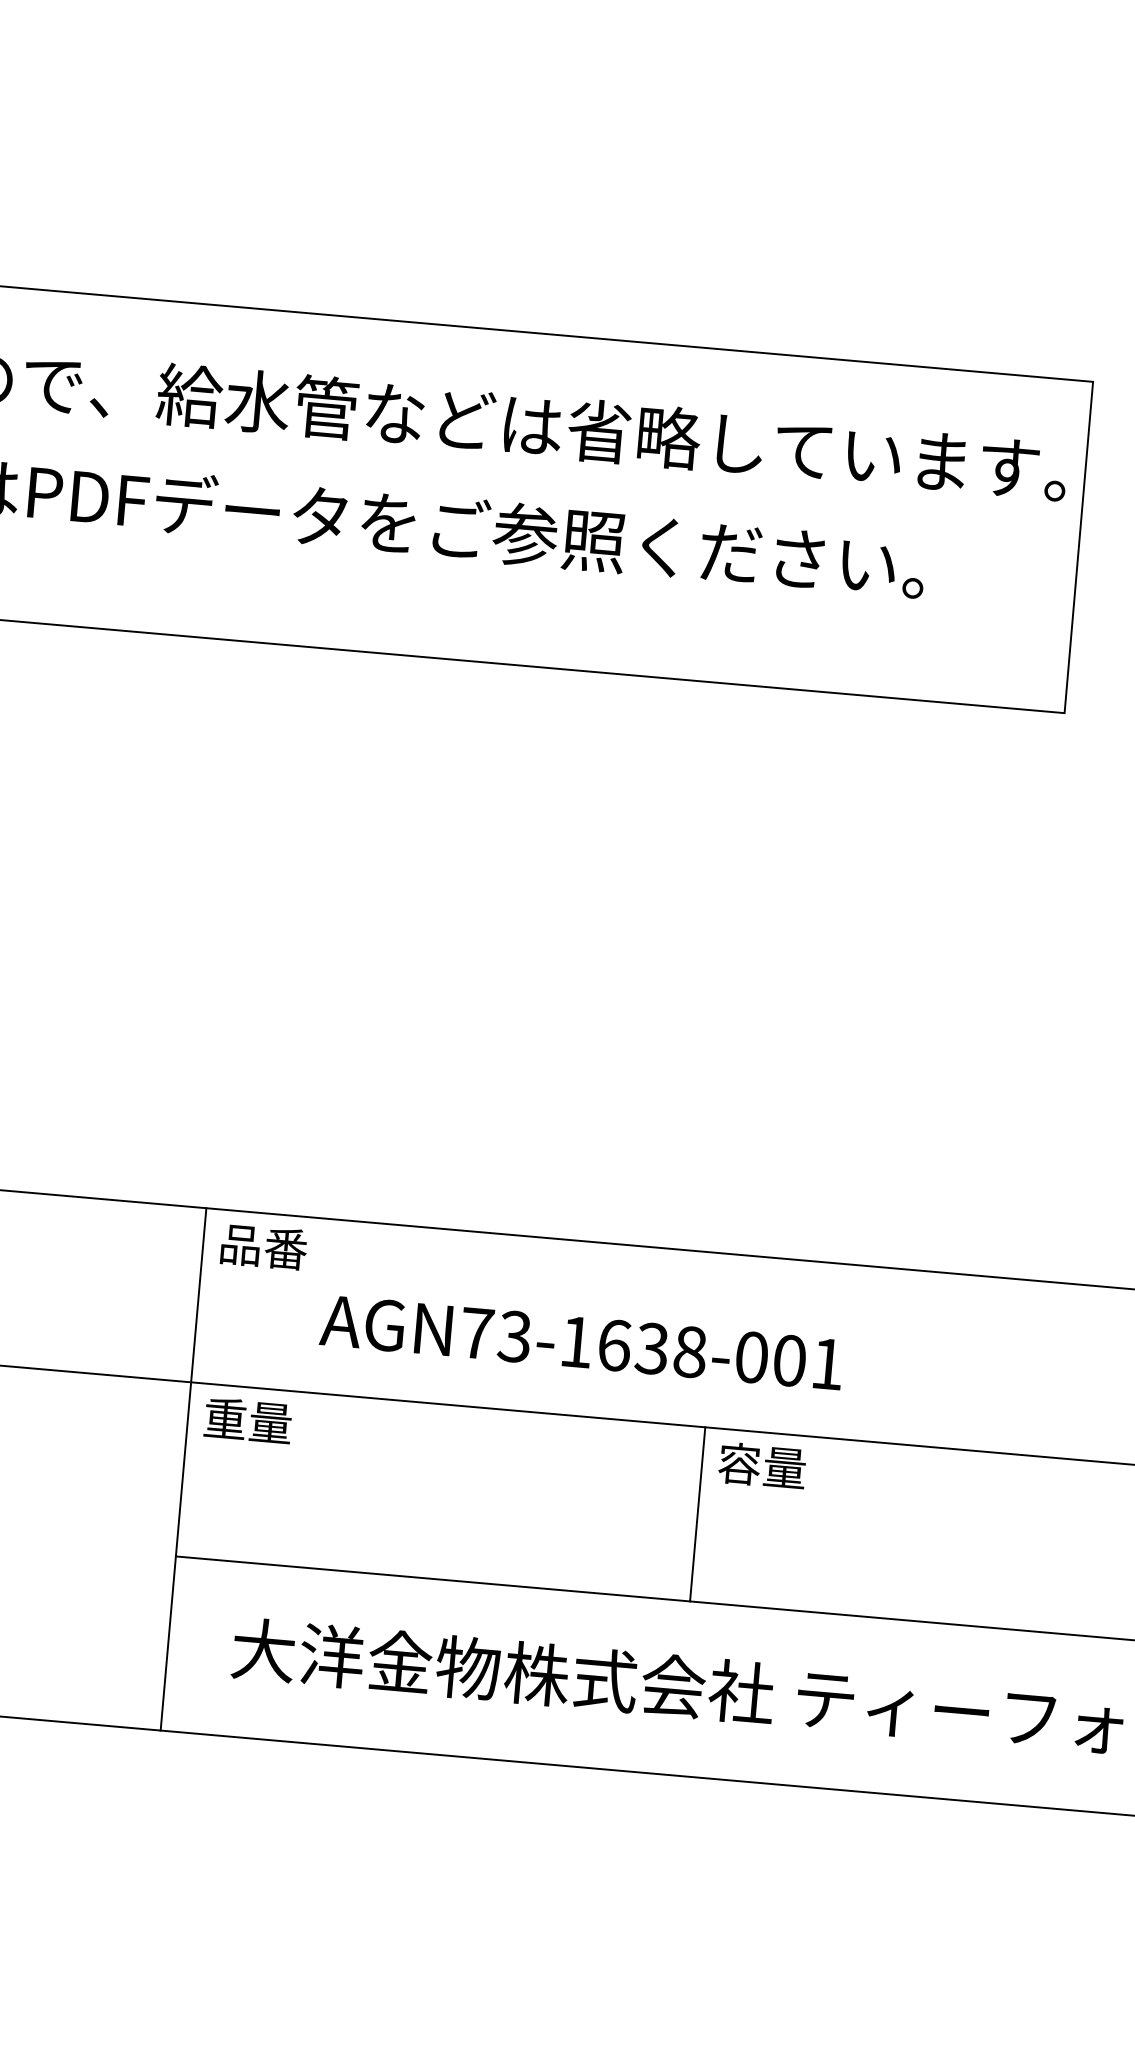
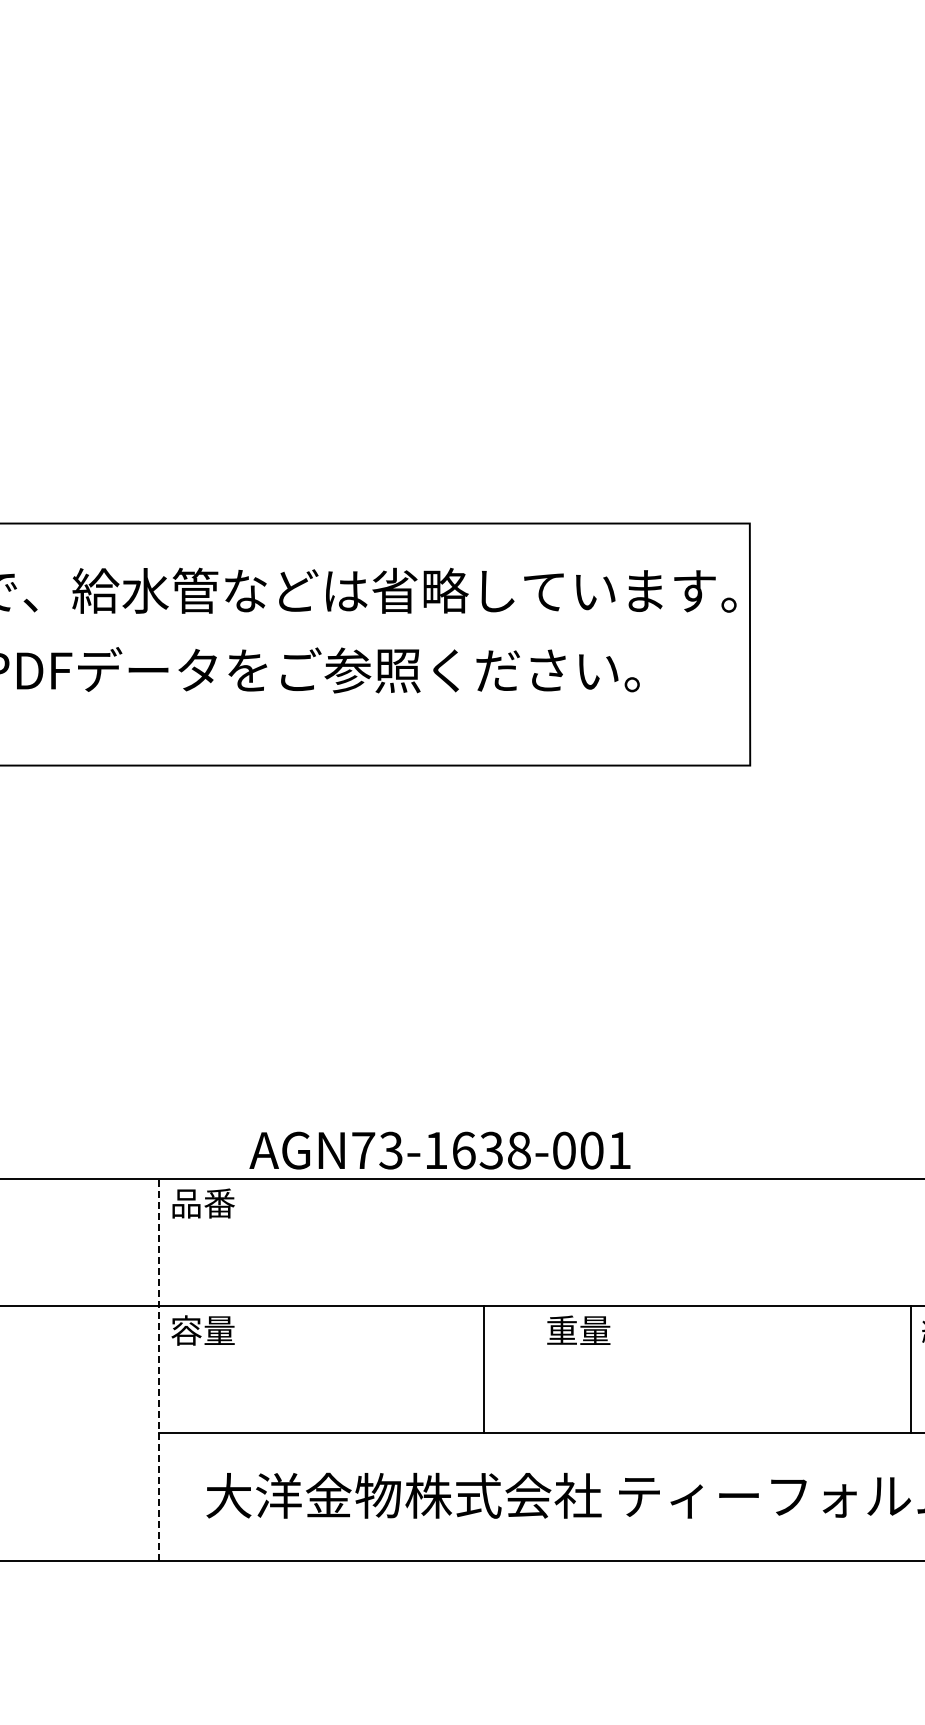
text: (581, 1342) -> (439, 1150), moved
text: (225, 1418) -> (186, 1330), 重量 -> 容量
text: (740, 1463) -> (562, 1330), 容量 -> 重量
line: (183, 1468) -> (159, 1369), solid -> dashed
line: (697, 1513) -> (483, 1369), moved

